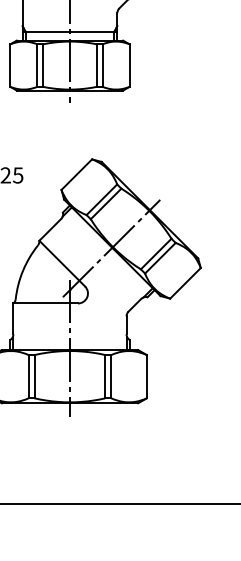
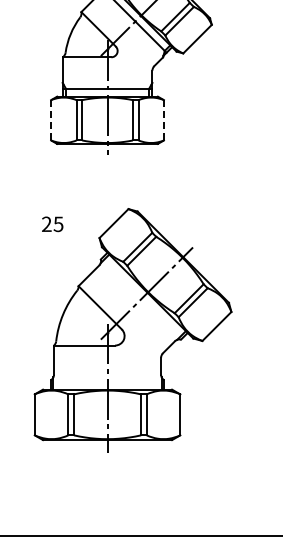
line: (10, 65) -> (51, 120), solid -> dashed
line: (129, 65) -> (163, 120), solid -> dashed

